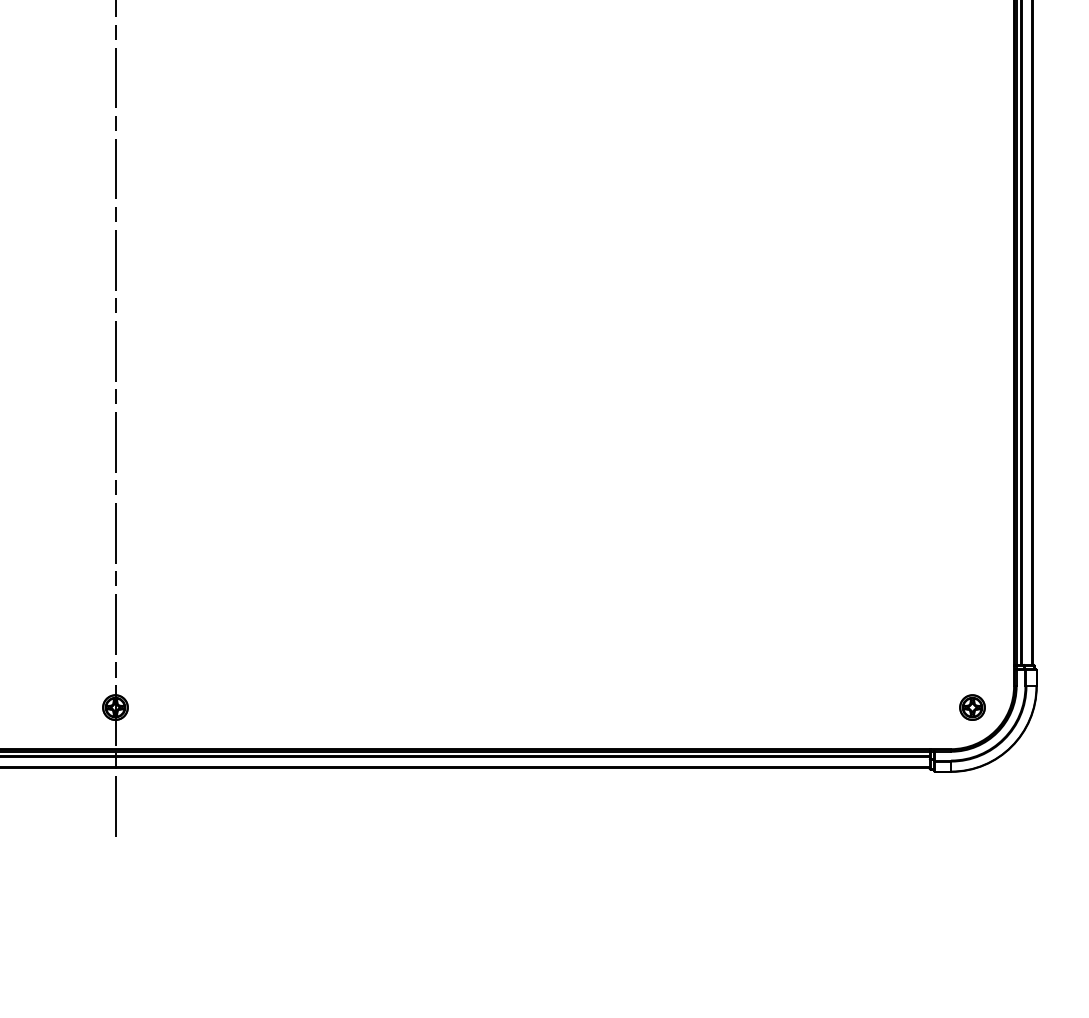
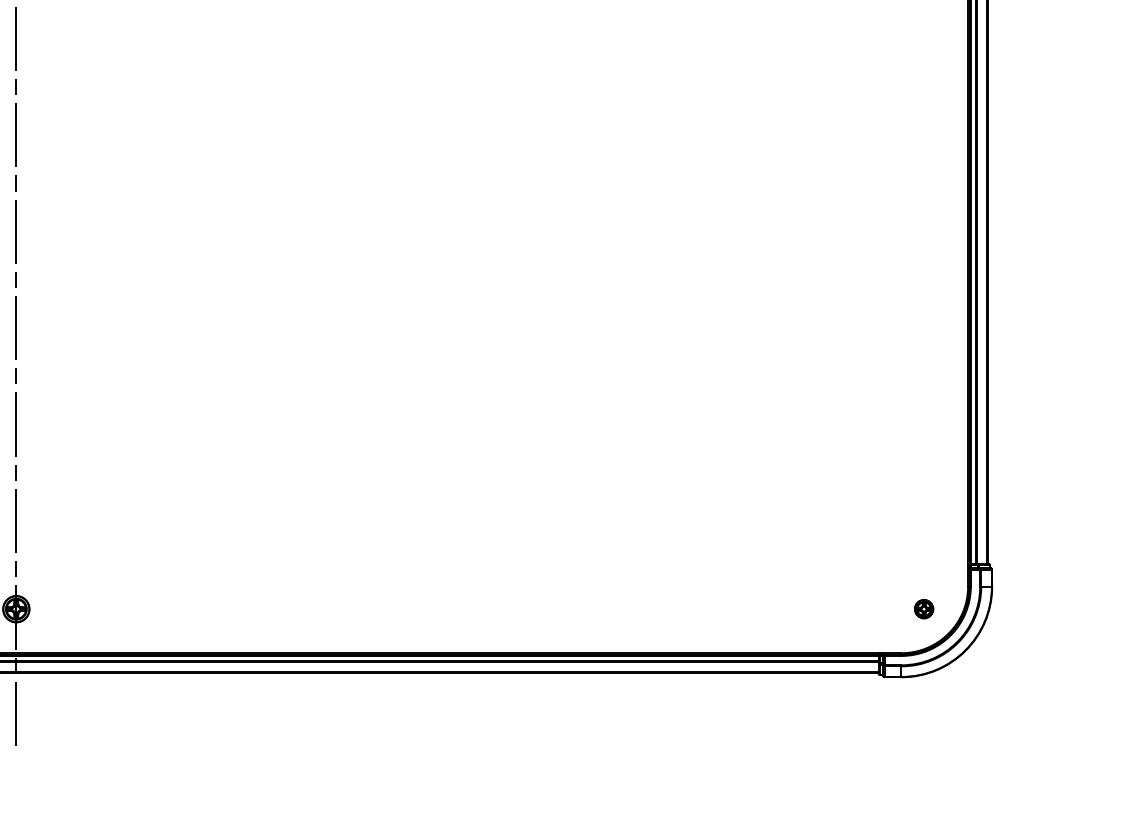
part: (972, 707) -> (924, 609), size x0.7

